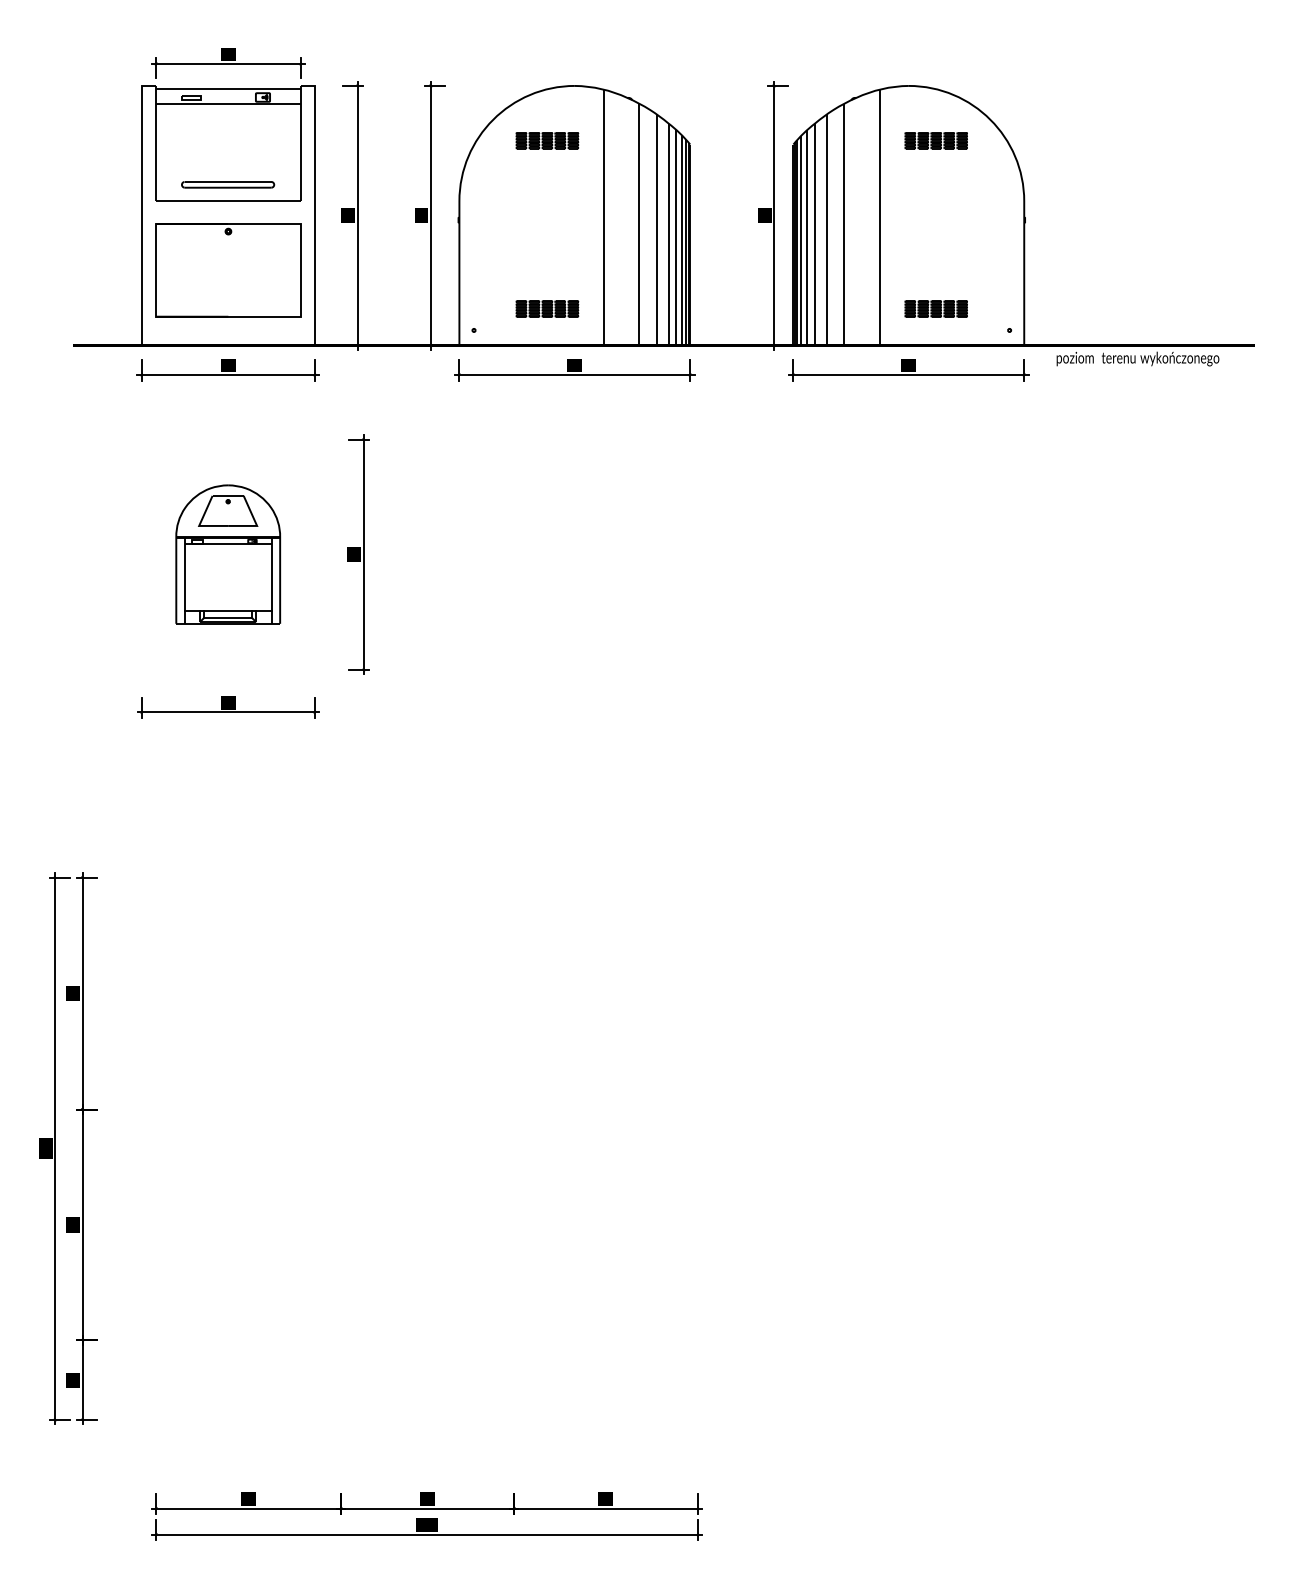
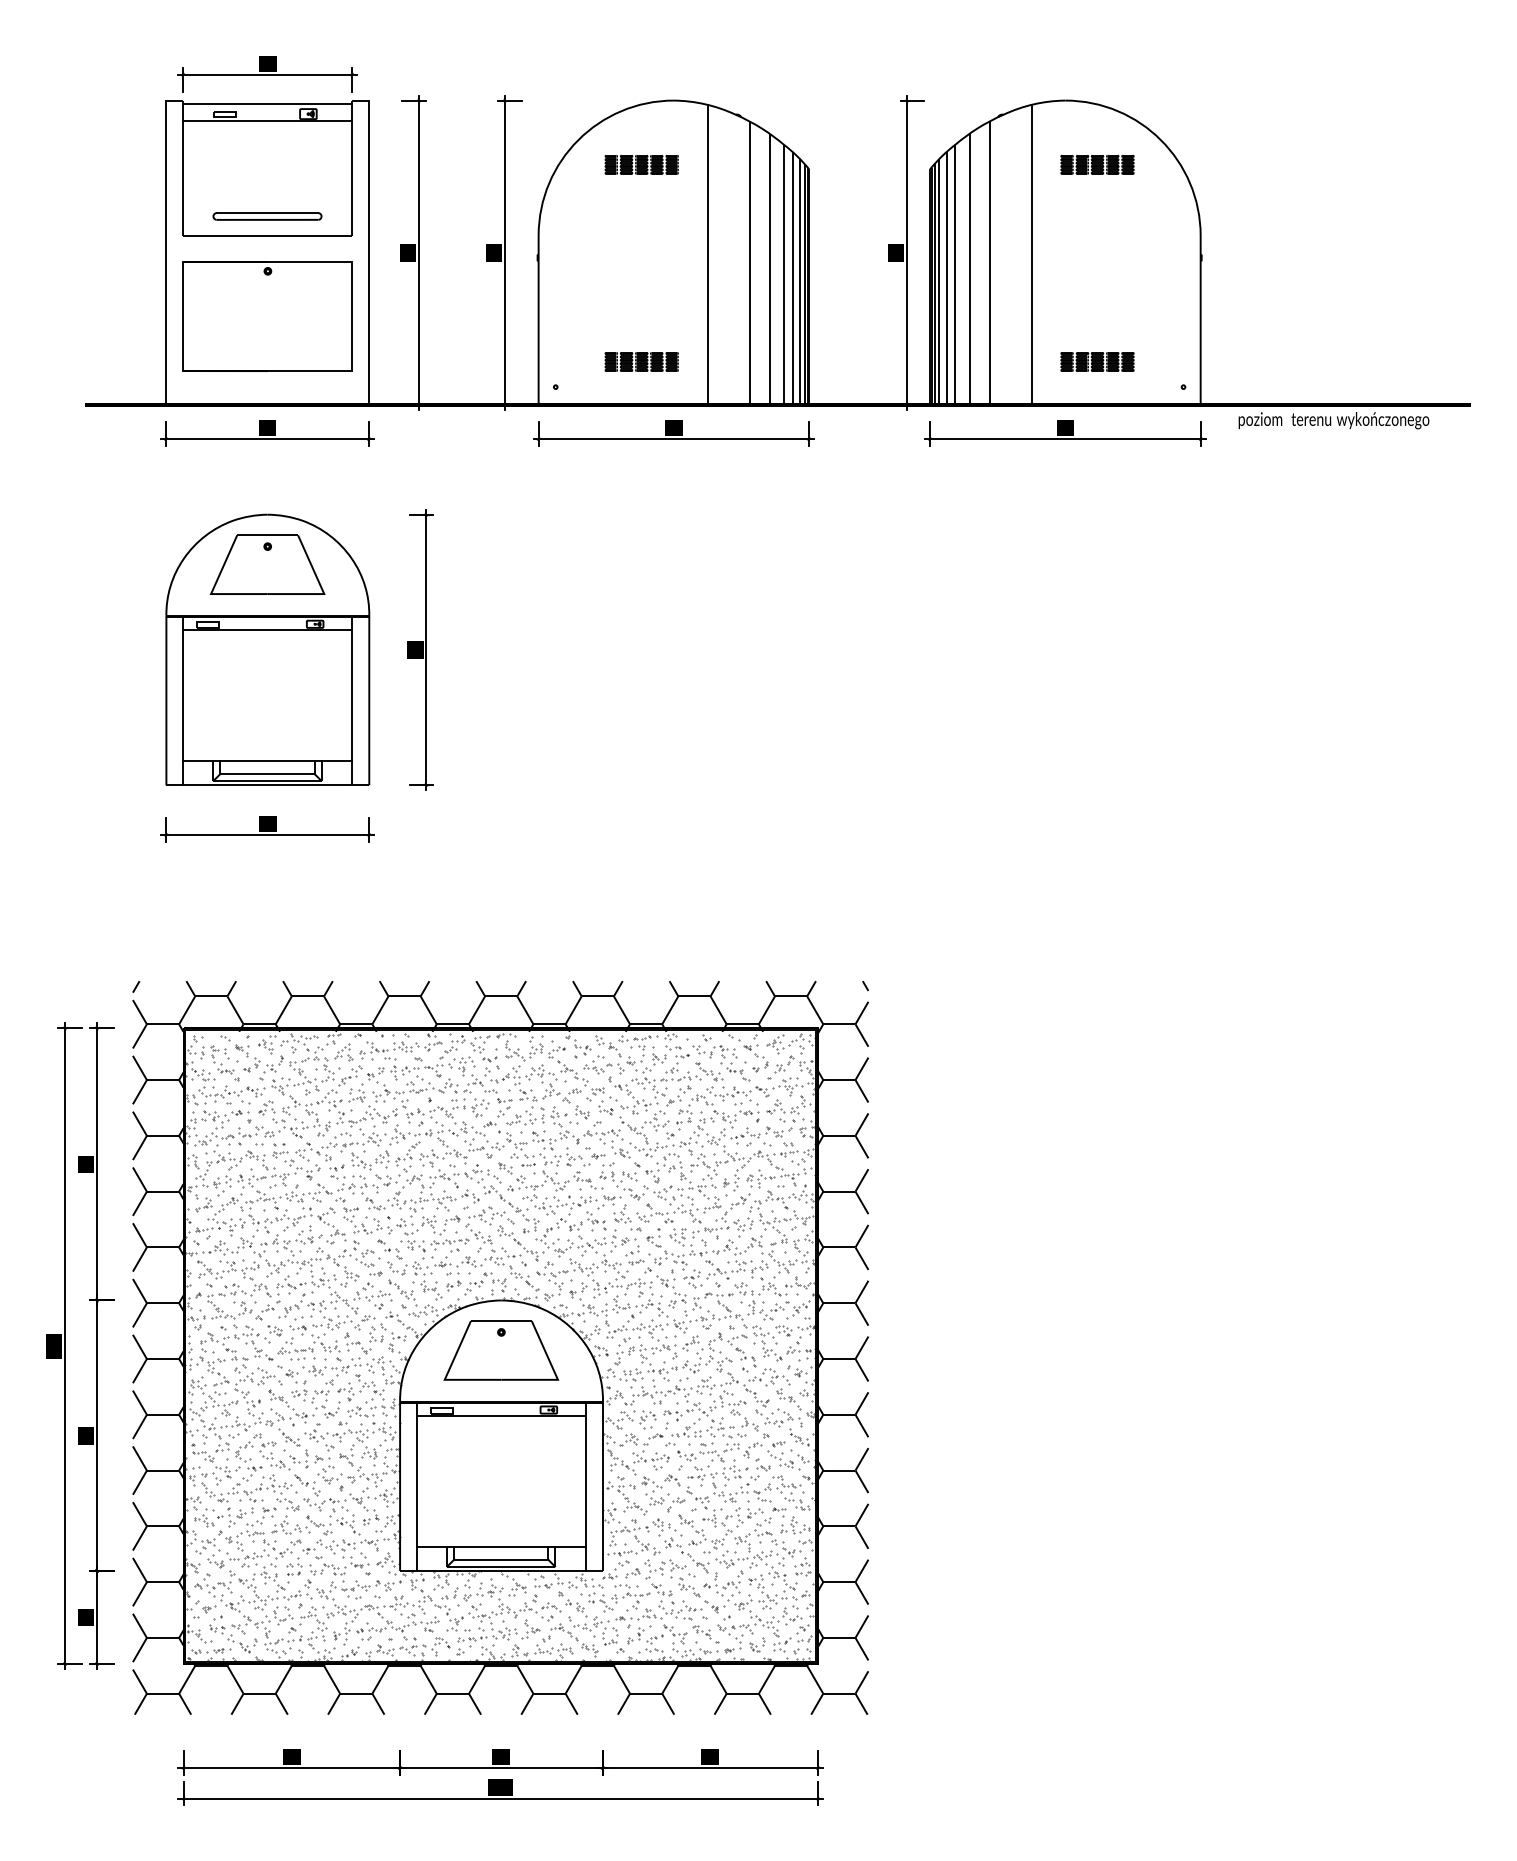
part: (227, 554) -> (266, 649), size x1.67
part: (426, 1150) -> (500, 1348), added

